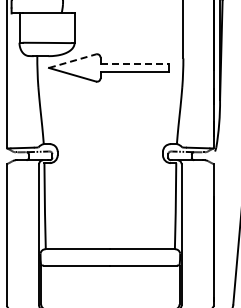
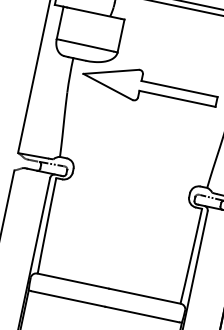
line: (72, 61) -> (111, 72), dashed -> solid
line: (135, 63) -> (180, 89), dashed -> solid

